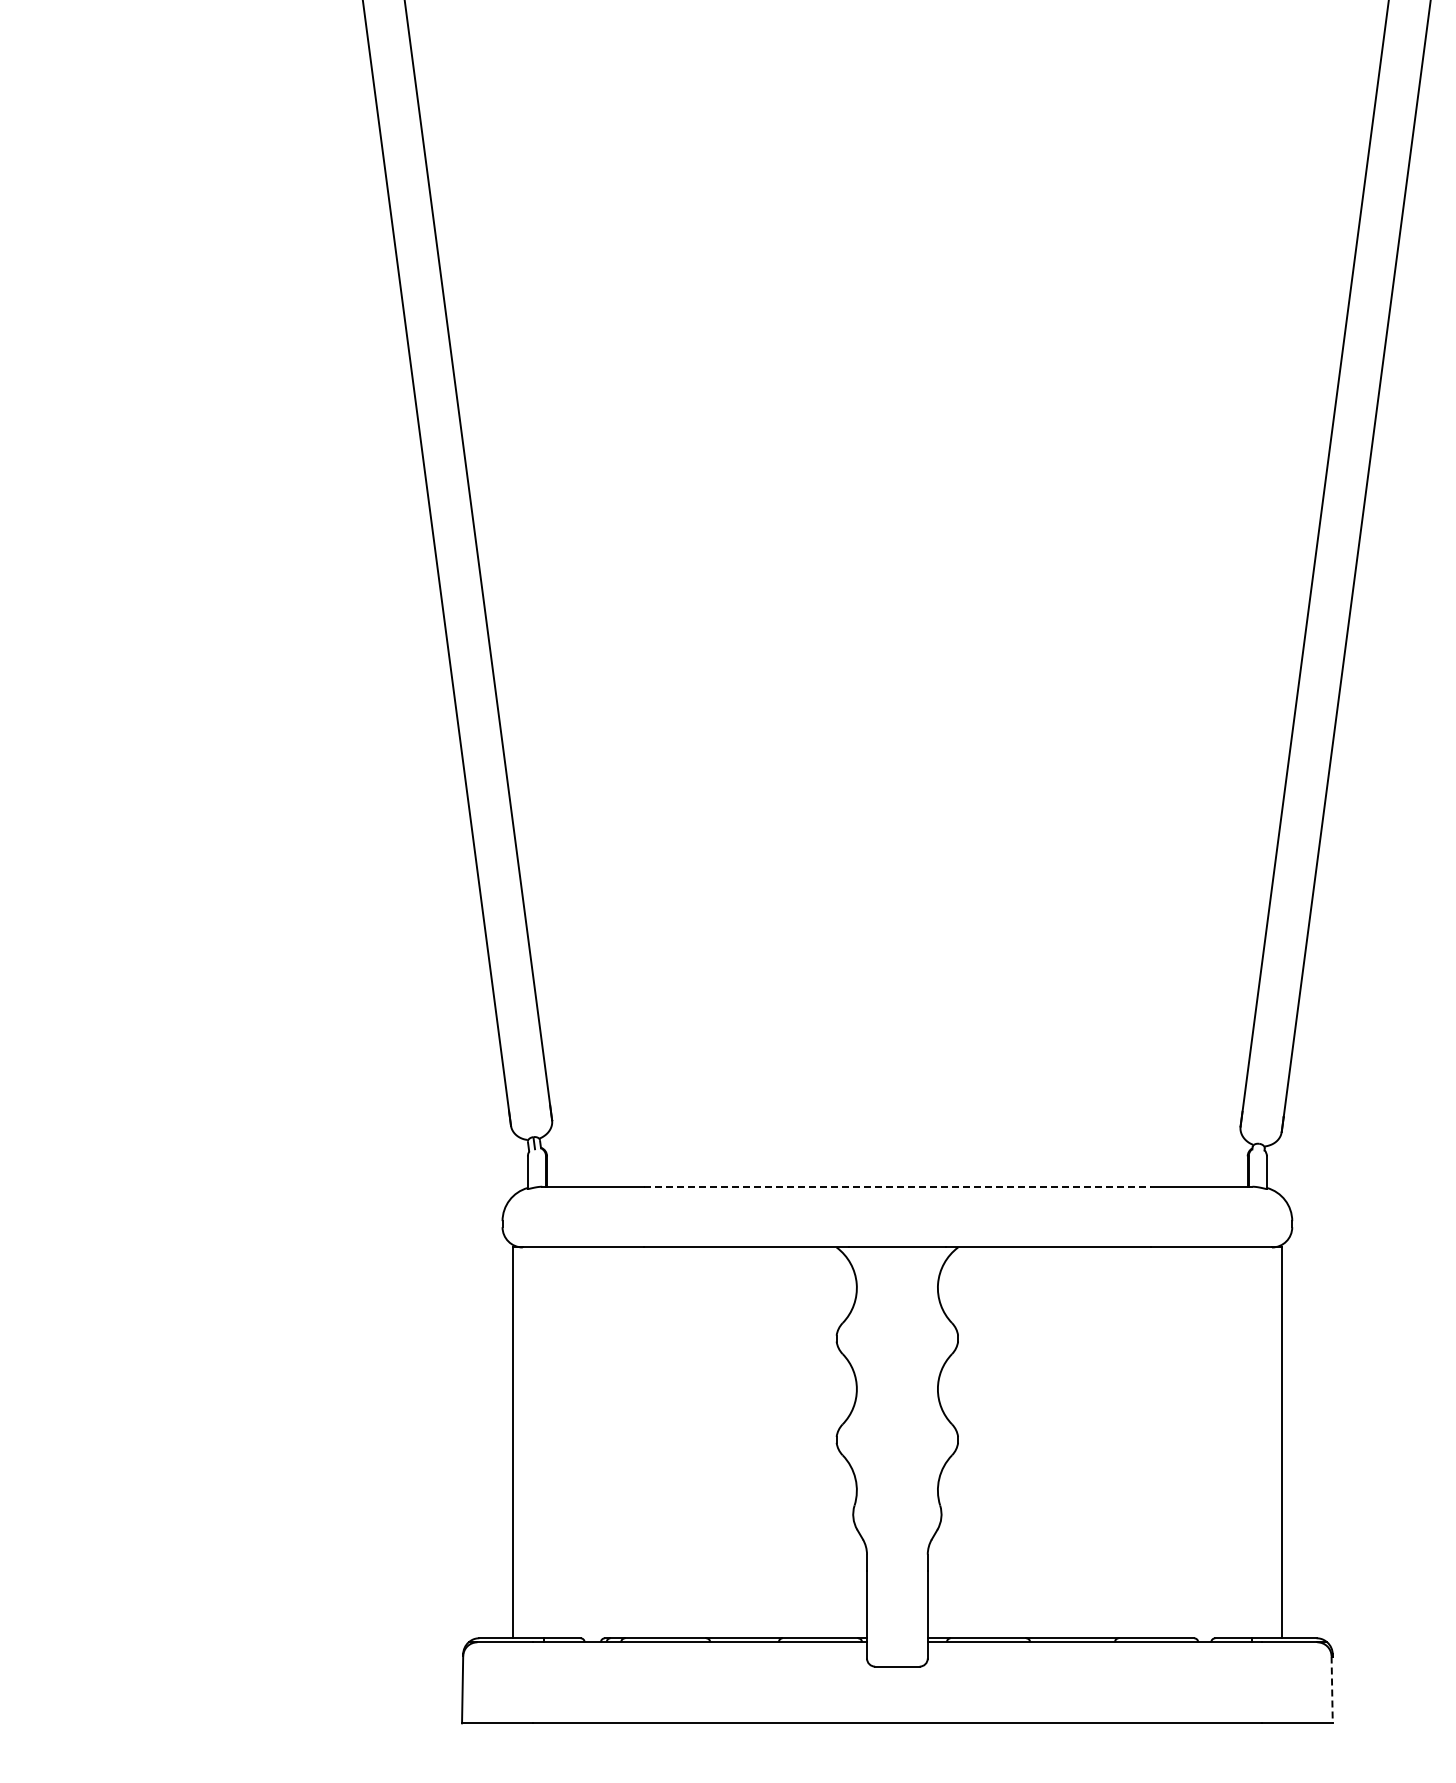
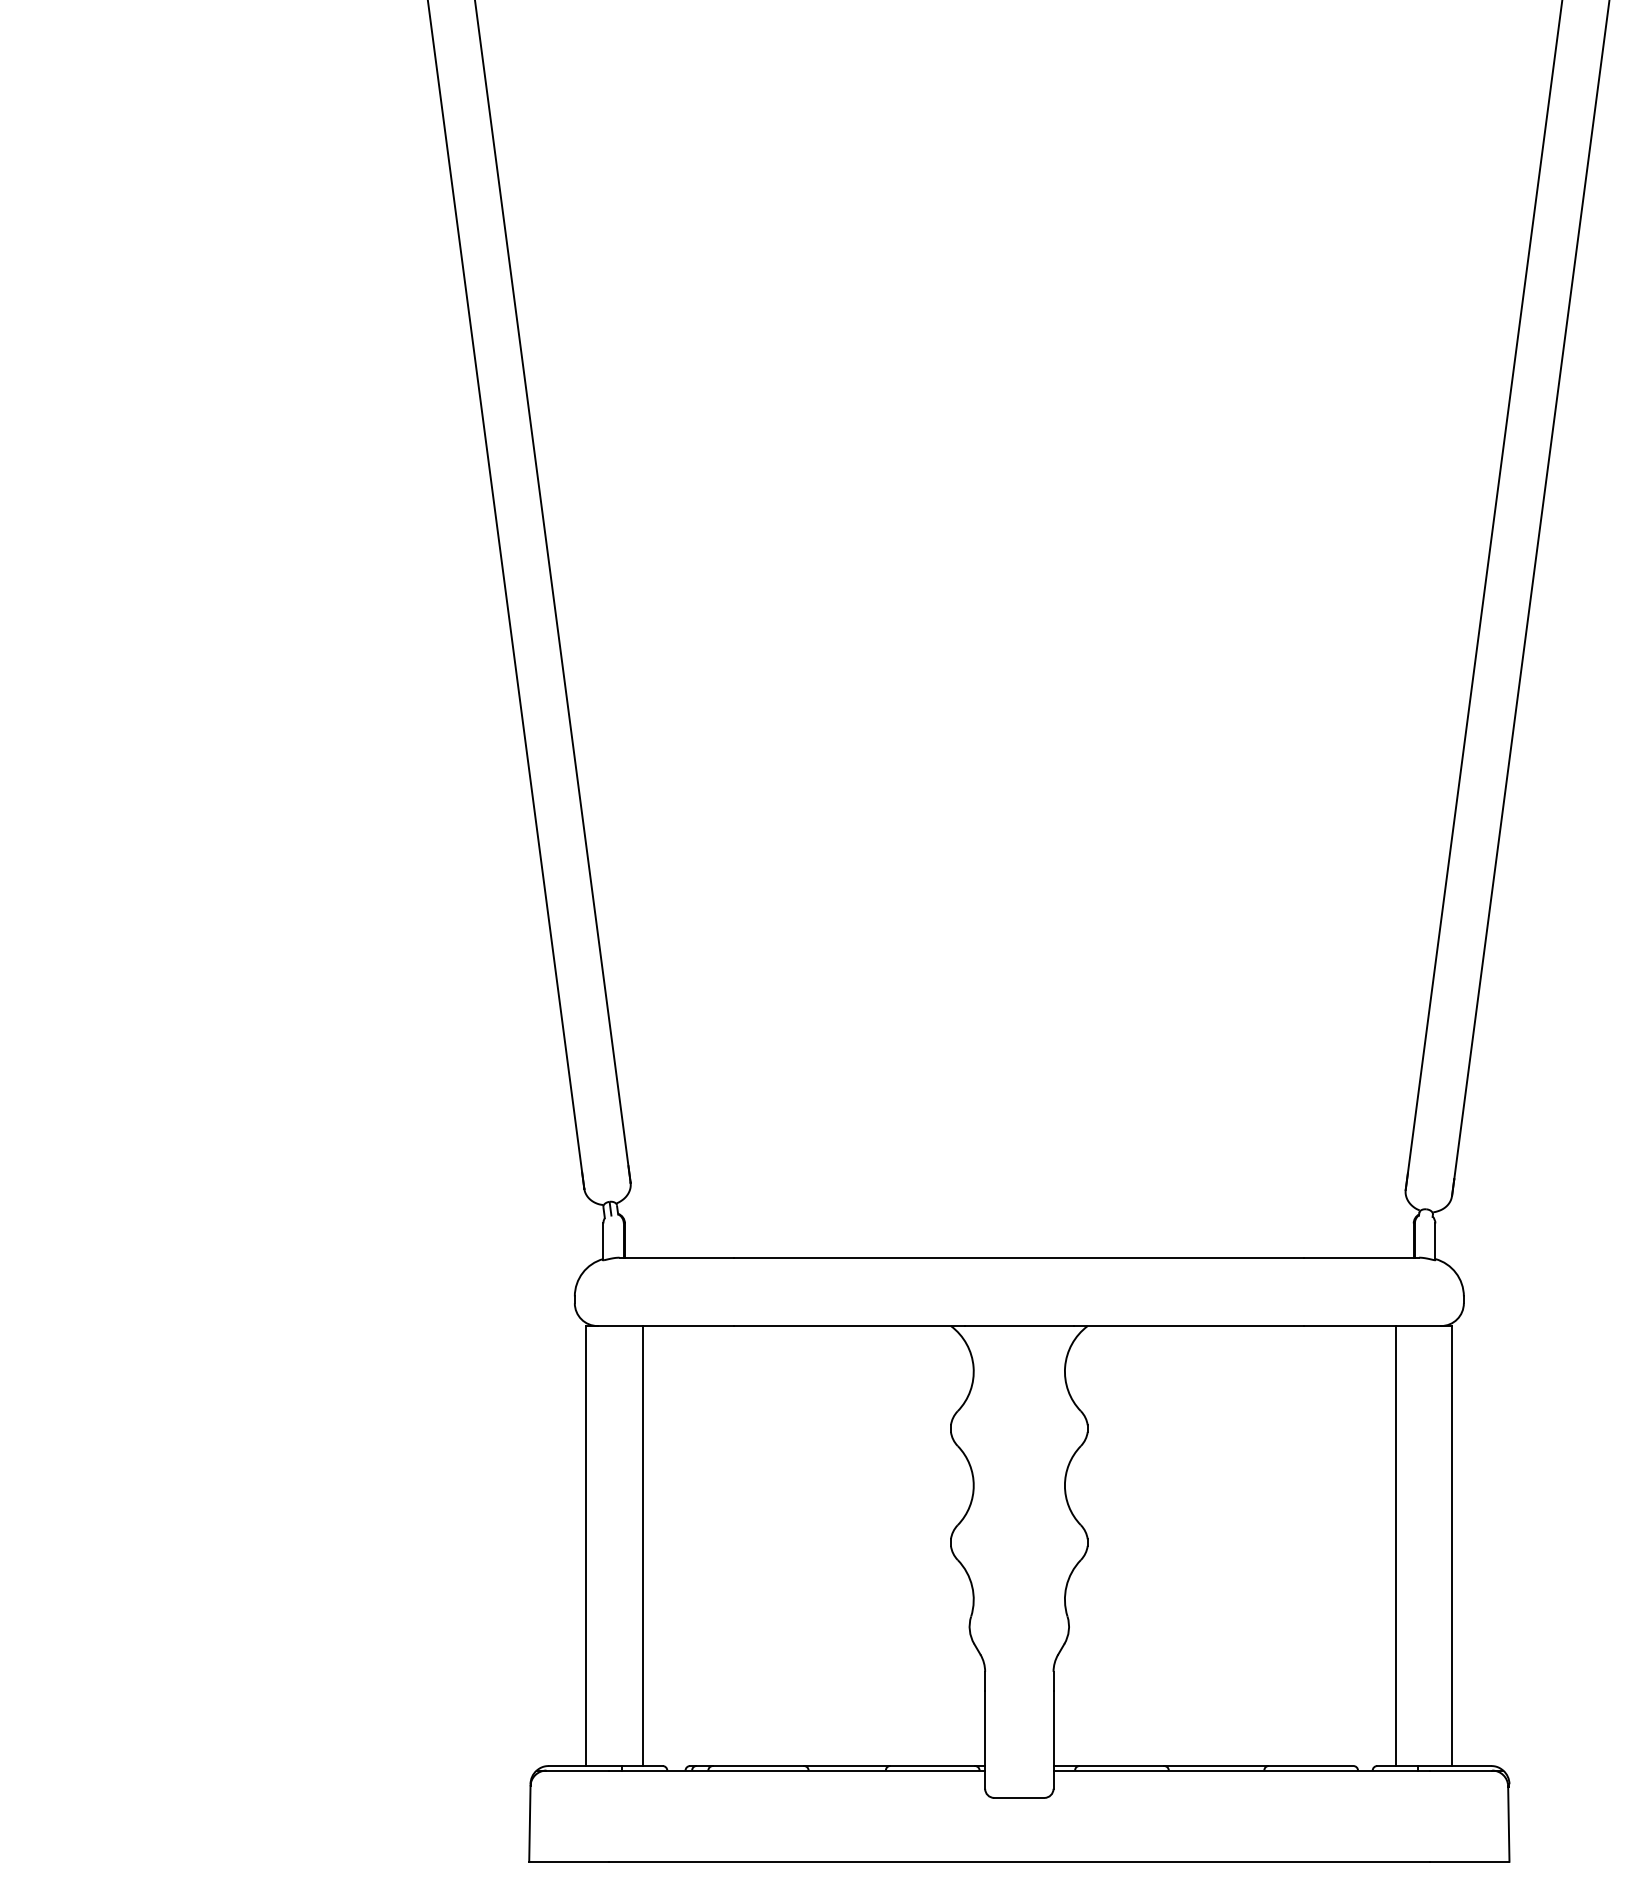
line: (897, 1186) -> (1019, 1257), dashed -> solid
line: (563, 1442) -> (643, 1545), added
line: (1231, 1442) -> (1395, 1545), added
line: (1332, 1690) -> (1509, 1824), dashed -> solid

